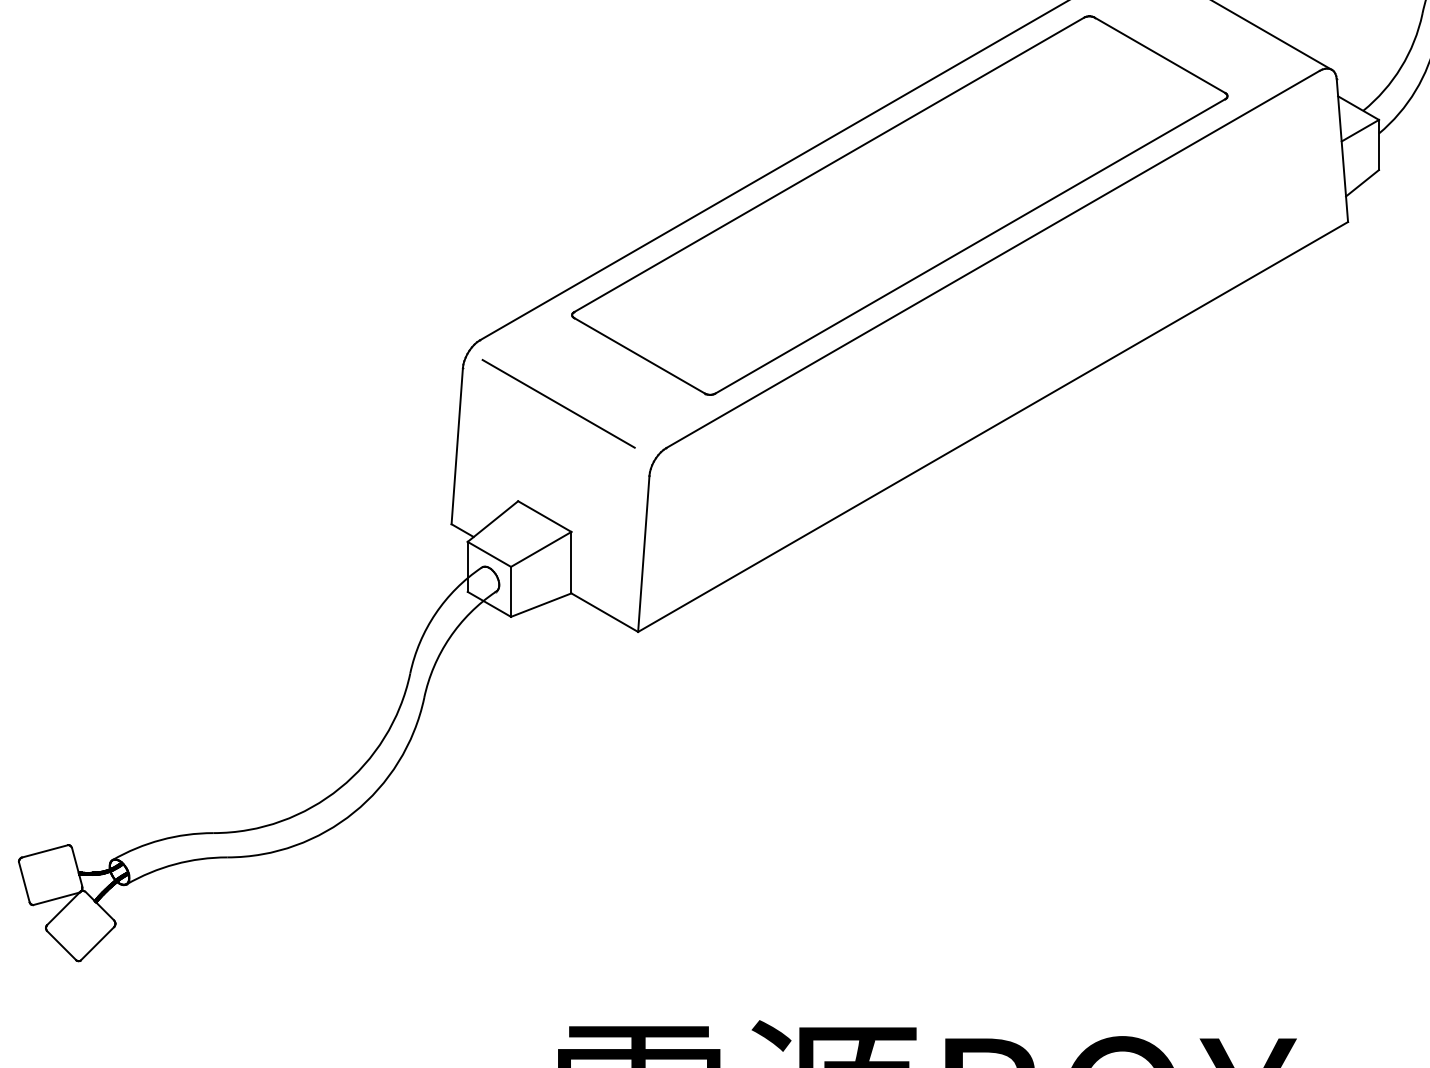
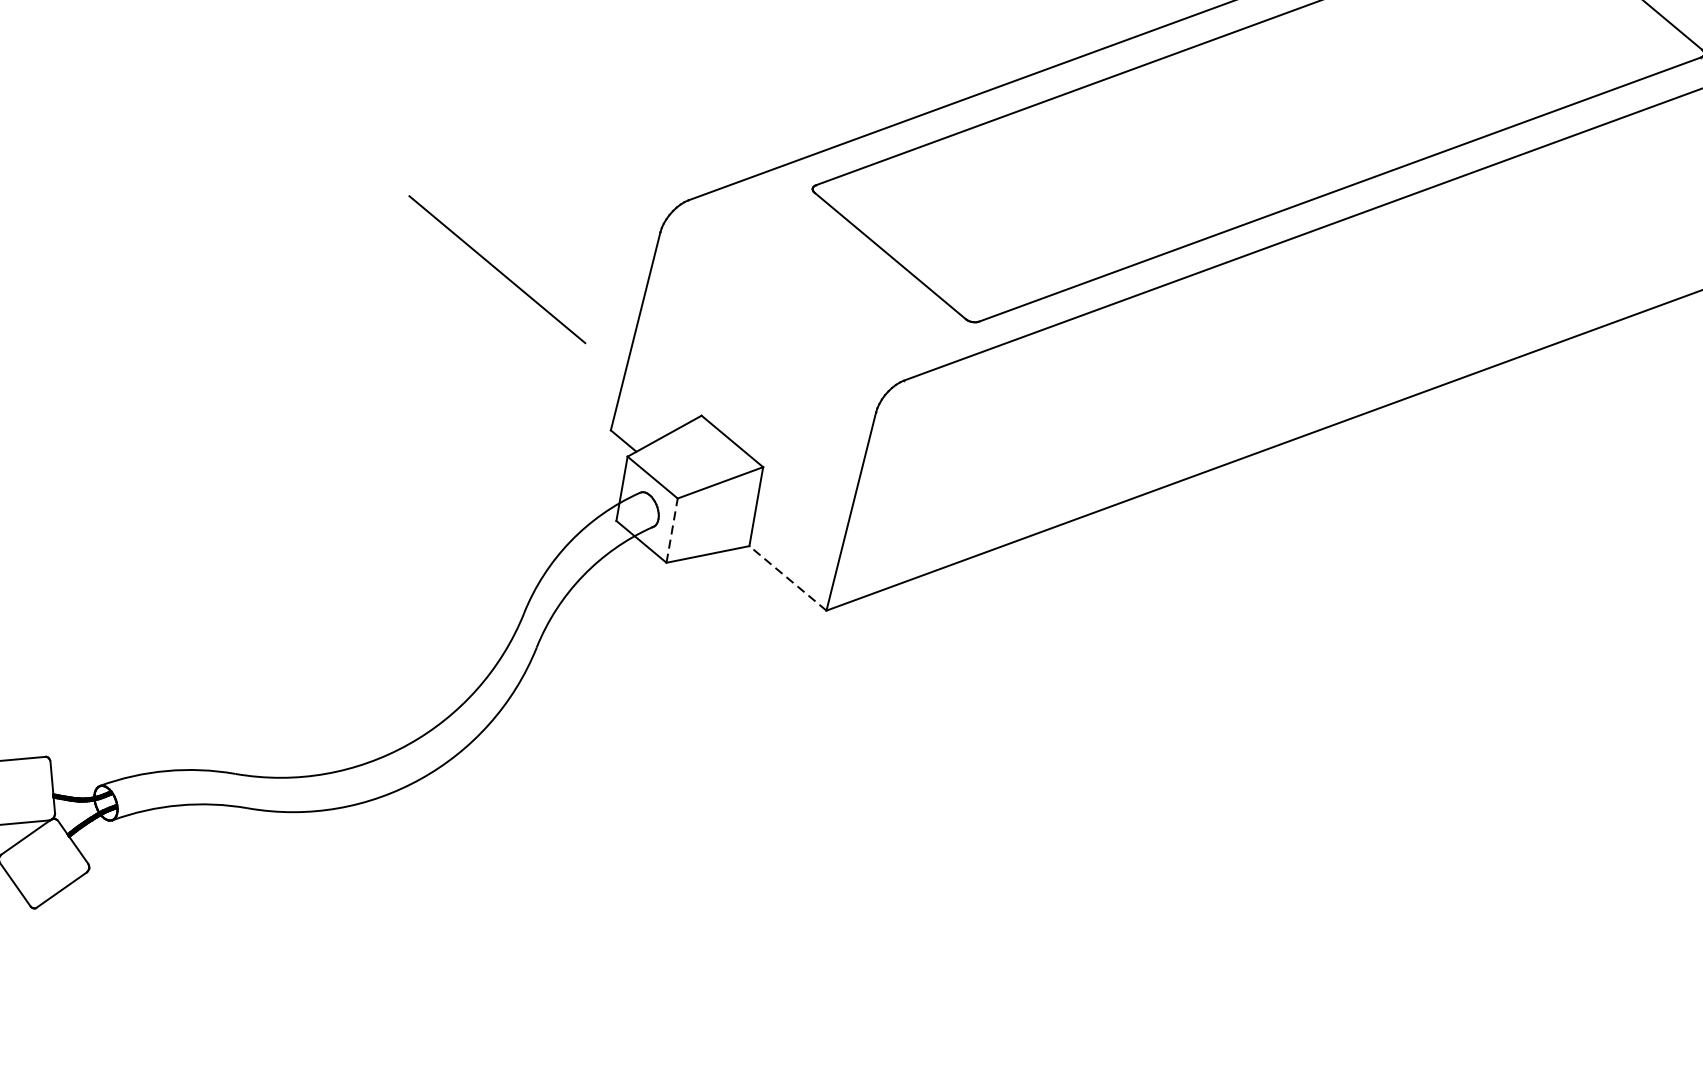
line: (558, 403) -> (497, 269), moved
line: (511, 591) -> (672, 530), solid -> dashed
line: (604, 612) -> (787, 578), solid -> dashed

